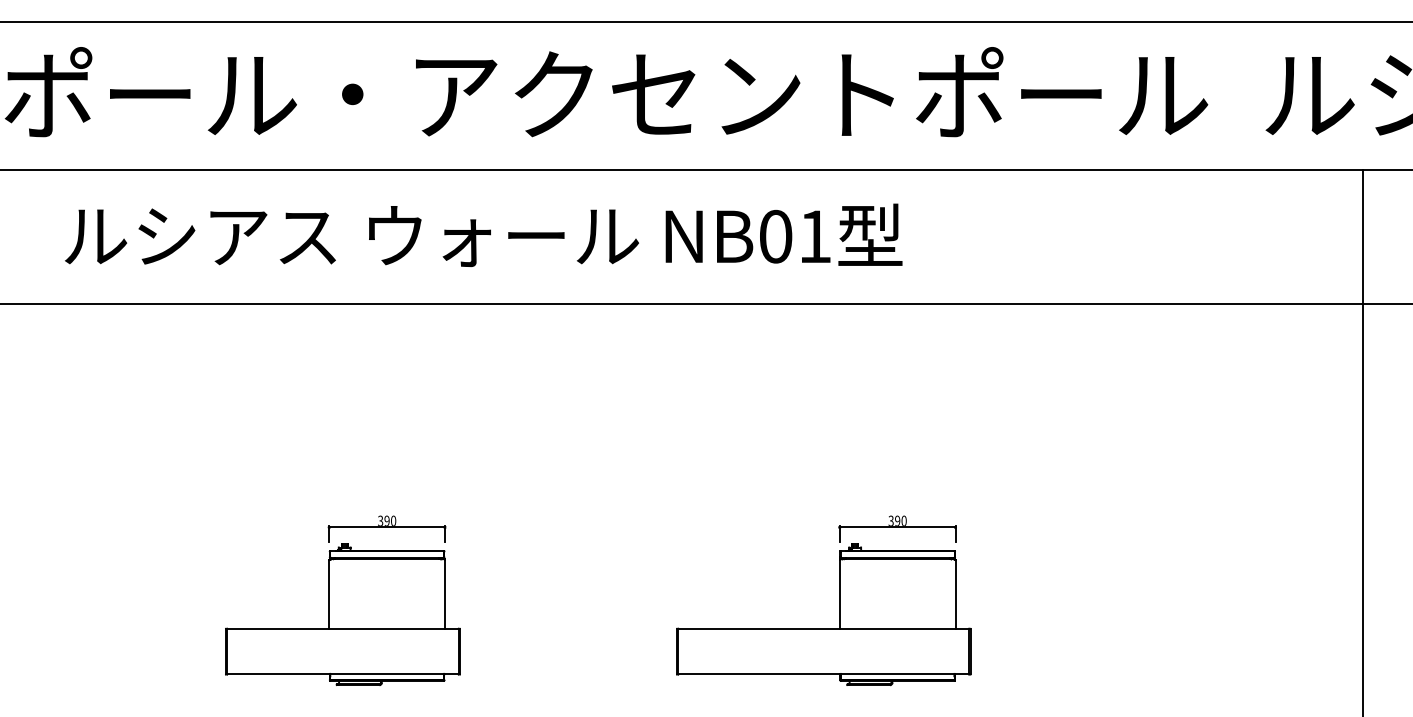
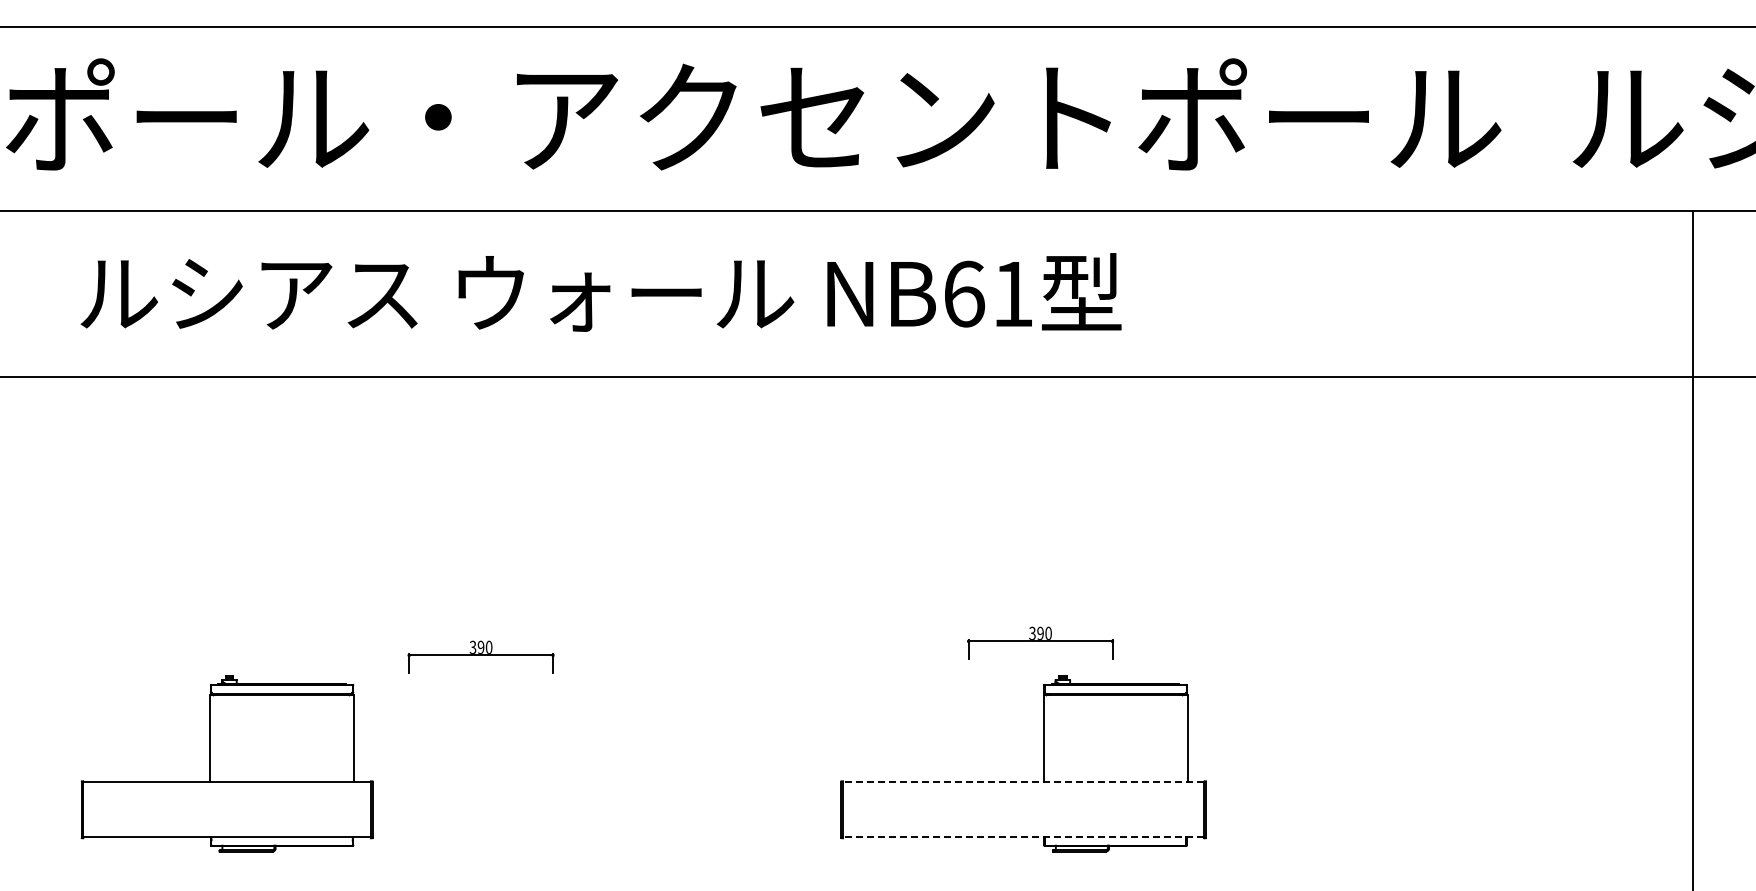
text: (776, 236) -> (964, 293), NB01 -> NB61
part: (897, 528) -> (1040, 642), moved
part: (342, 614) -> (226, 763), moved
line: (823, 629) -> (1023, 782), solid -> dashed
line: (823, 673) -> (1023, 837), solid -> dashed

